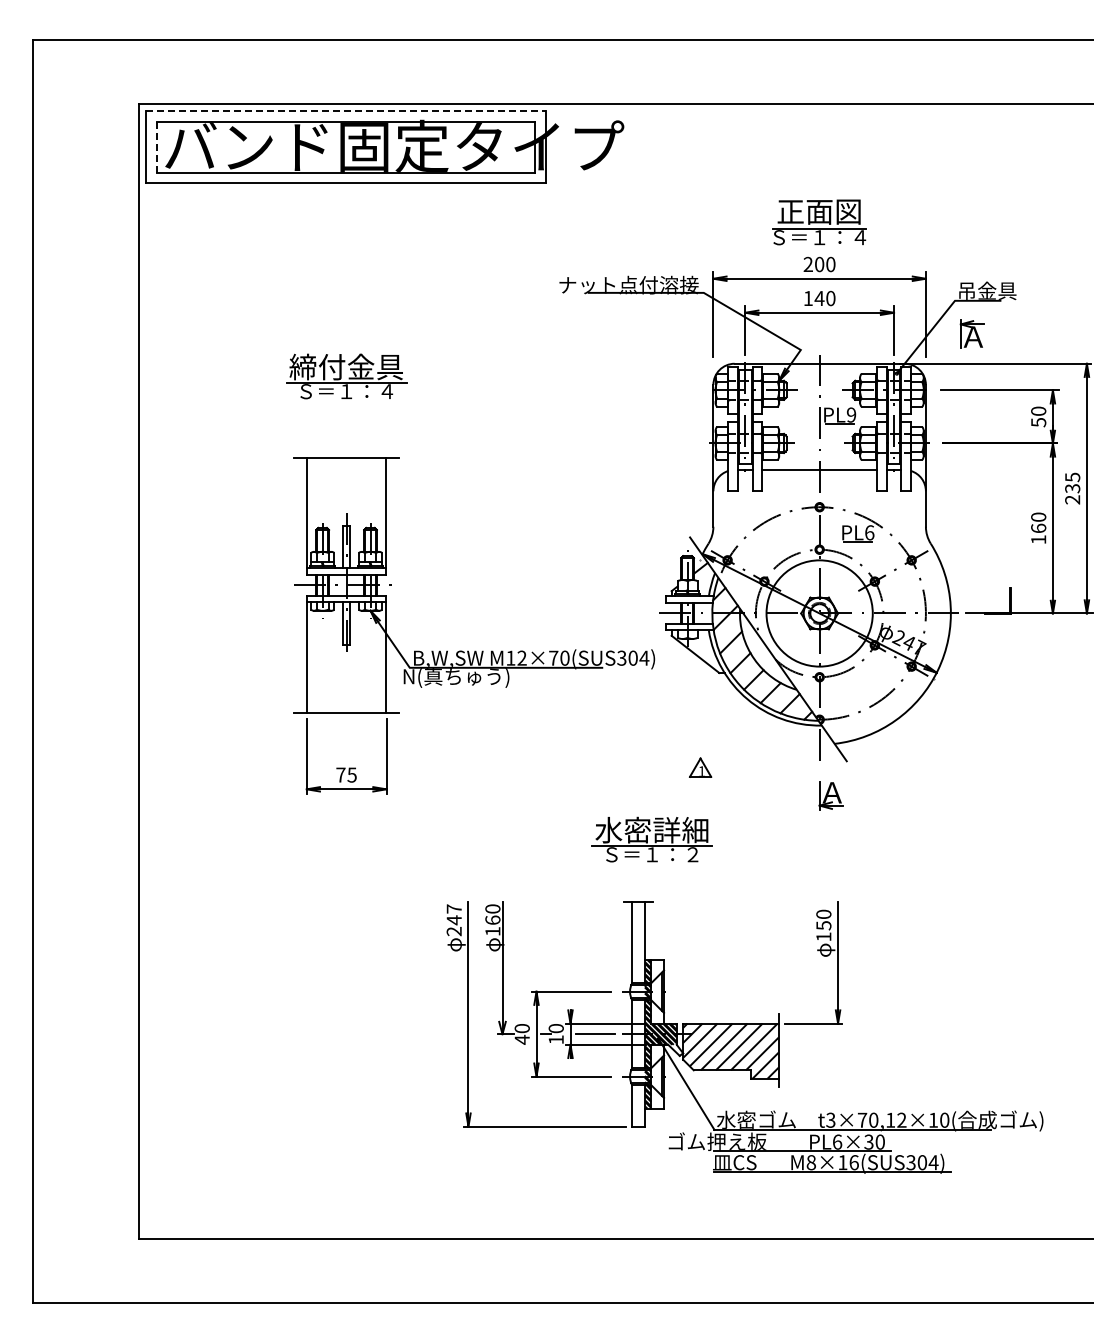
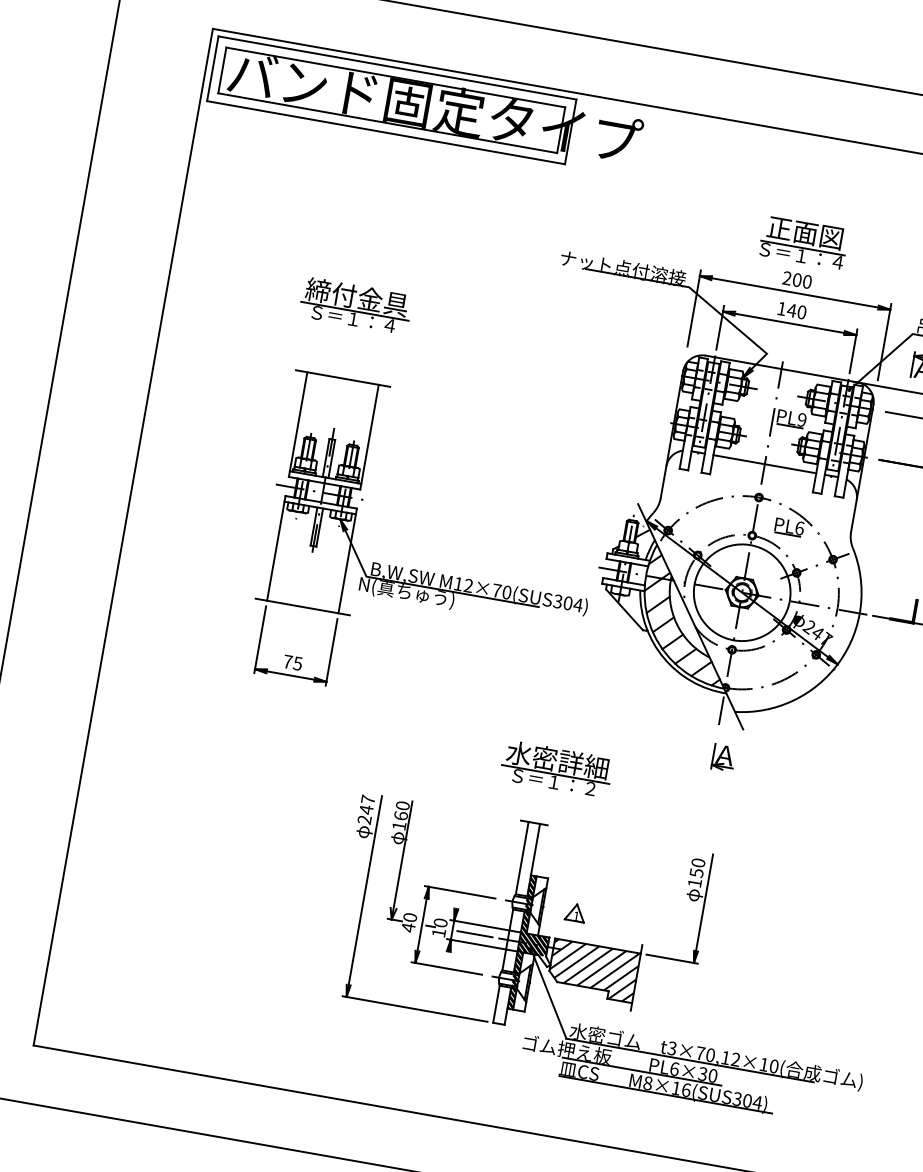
line: (346, 111) -> (397, 68), dashed -> solid
line: (157, 147) -> (222, 70), dashed -> solid
part: (700, 767) -> (575, 912), moved

